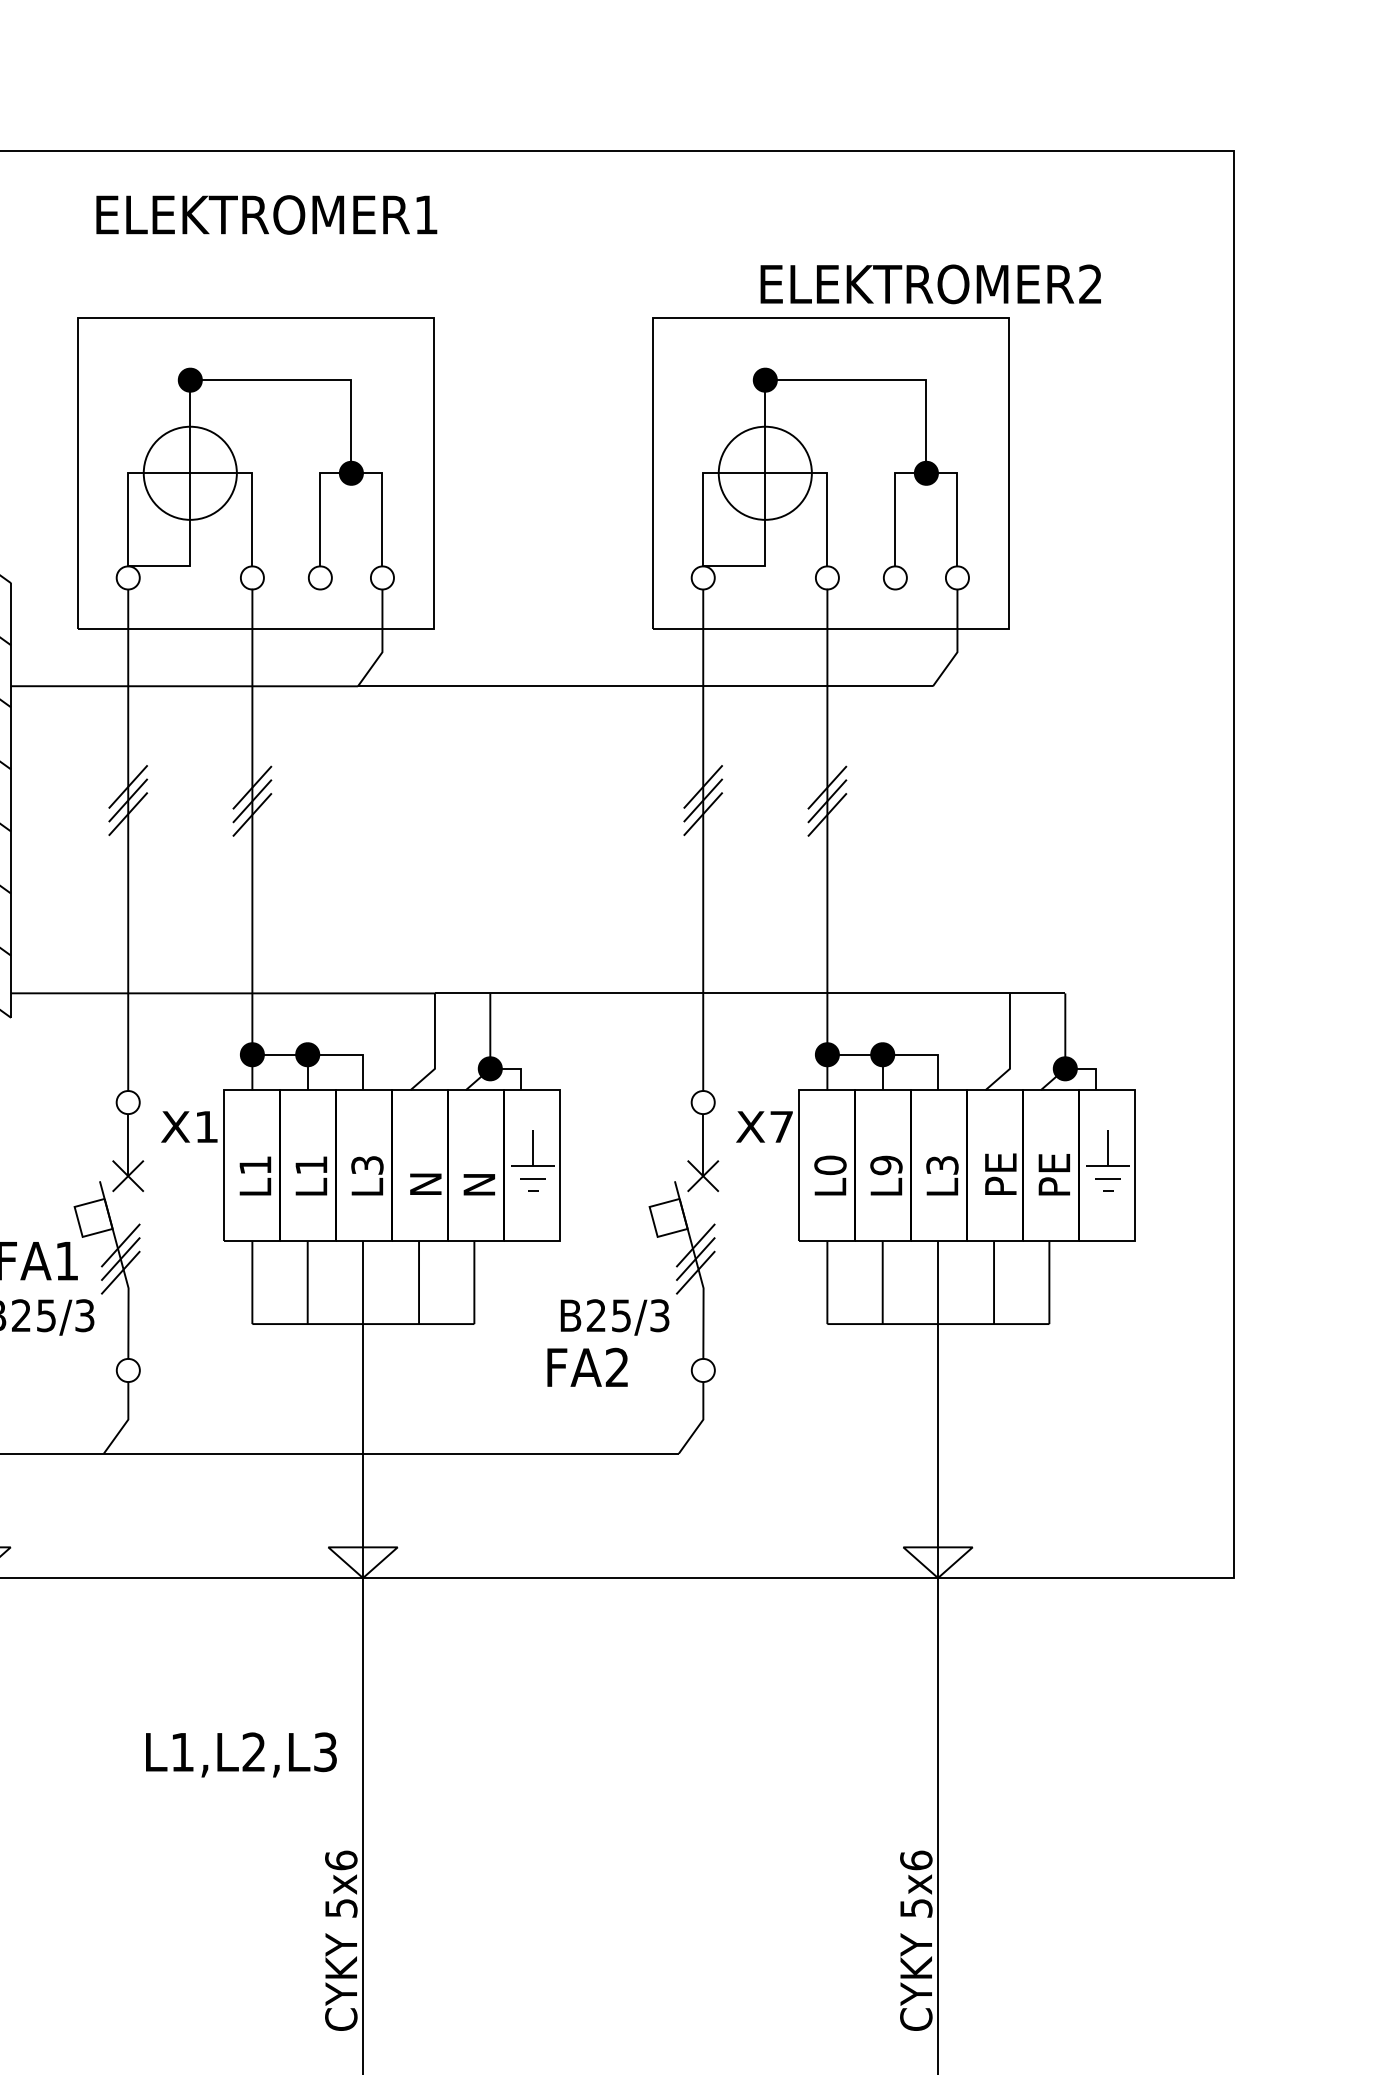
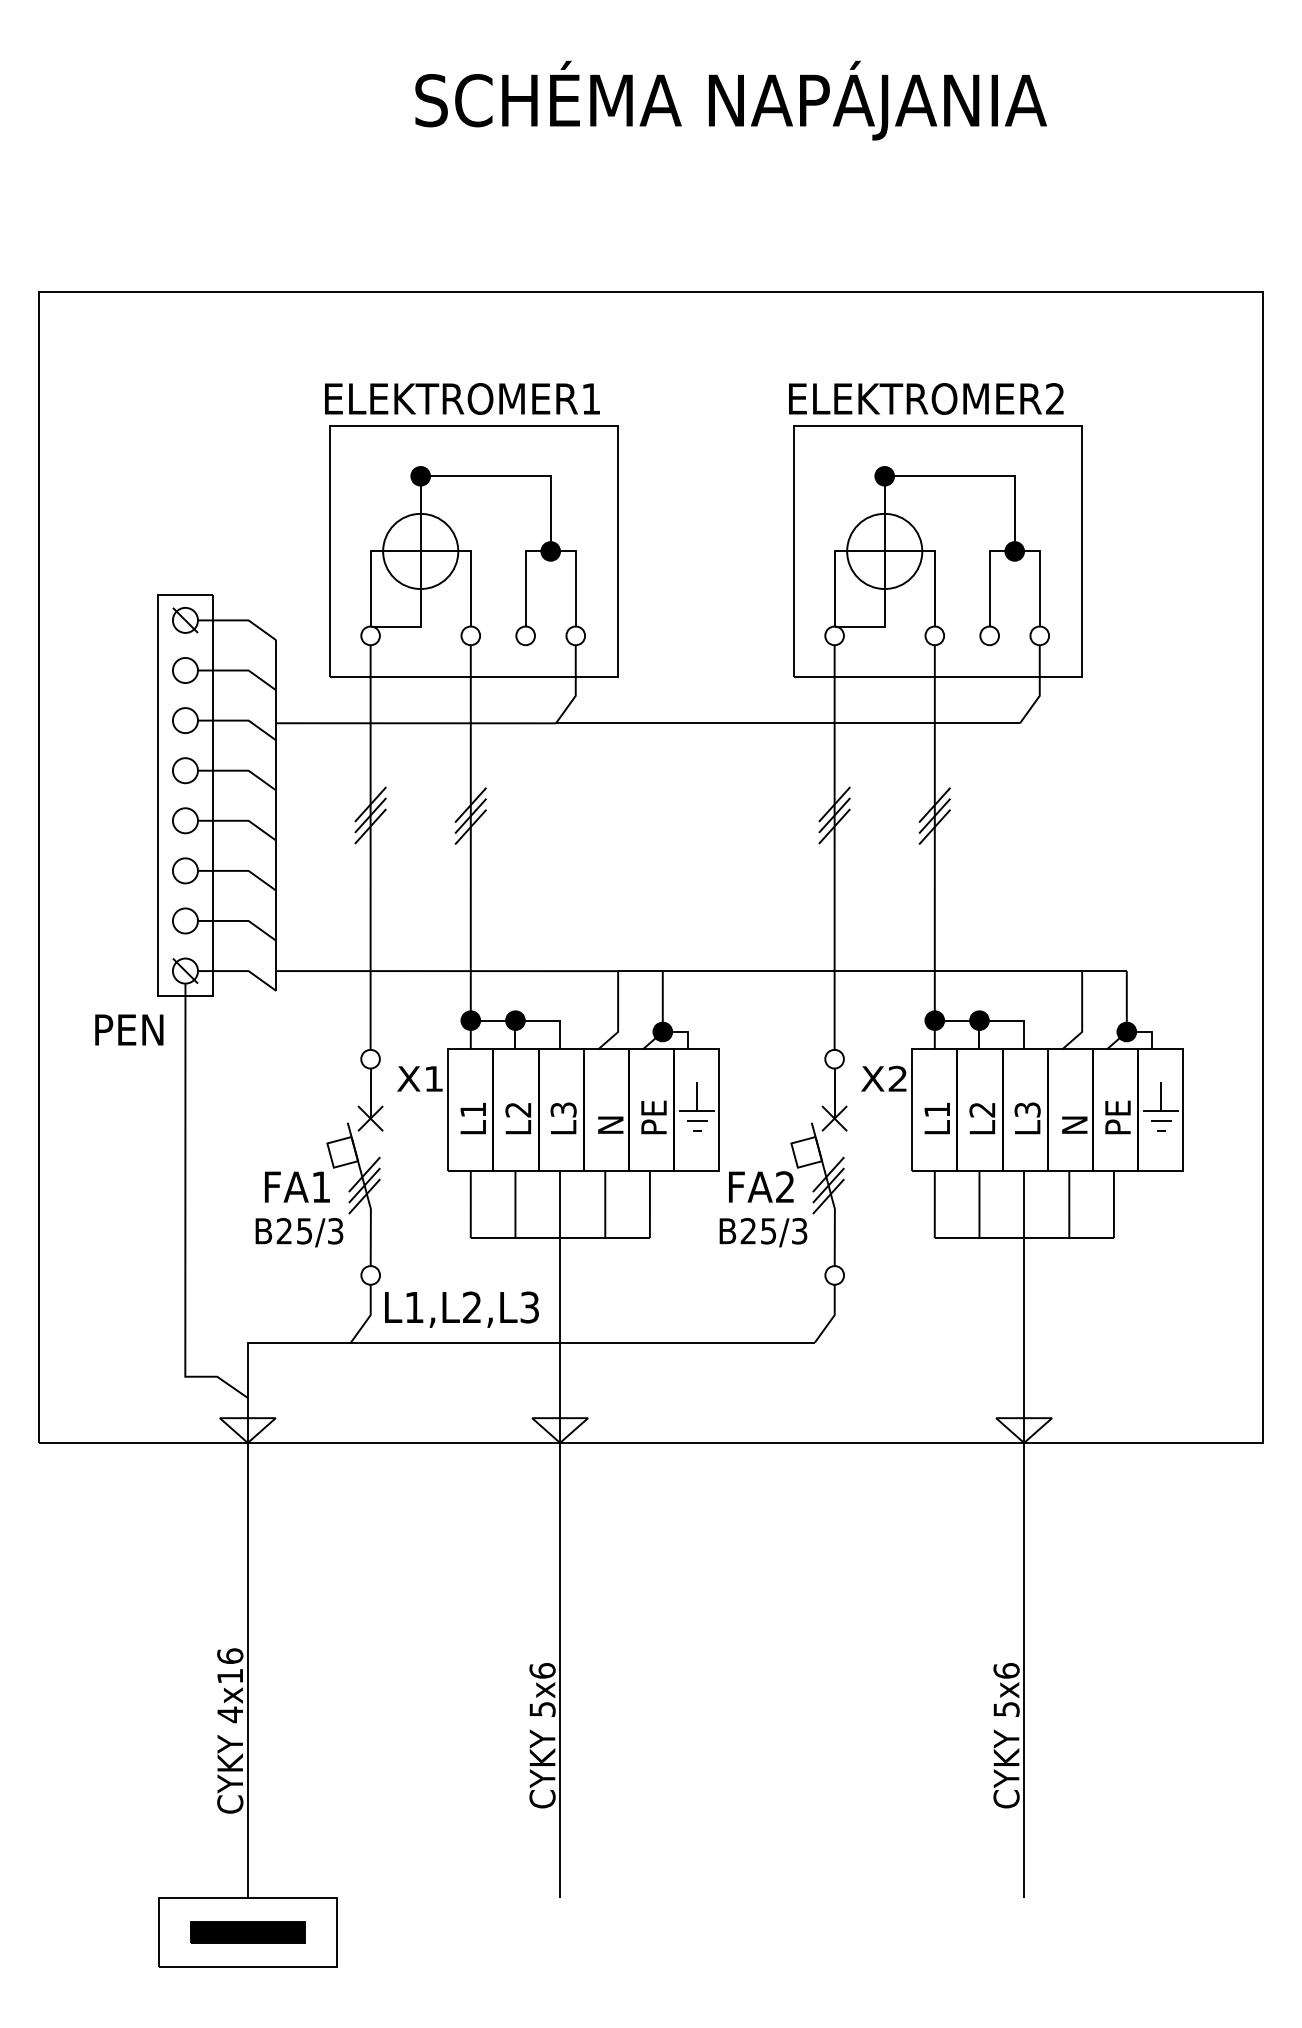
text: (266, 214) -> (462, 398), moved
text: (931, 283) -> (926, 398), moved
text: (781, 1126) -> (897, 1078), X7 -> X2
text: (311, 1164) -> (518, 1109), L1 -> L2
text: (830, 1164) -> (937, 1109), L0 -> L1
text: (886, 1164) -> (982, 1109), L9 -> L2
text: (478, 1172) -> (653, 1115), N -> PE
text: (1000, 1172) -> (1074, 1115), PE -> N
text: (587, 1366) -> (761, 1186), moved
text: (240, 1754) -> (461, 1309), moved

